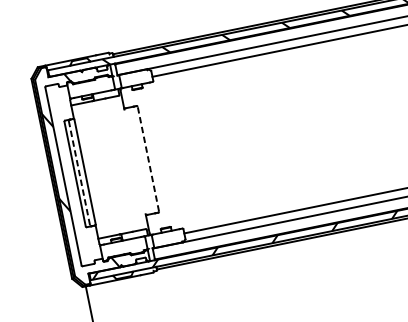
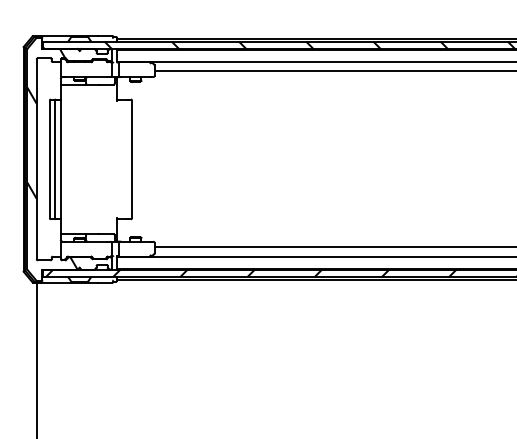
line: (148, 159) -> (132, 159), dashed -> solid
line: (79, 173) -> (54, 159), dashed -> solid

